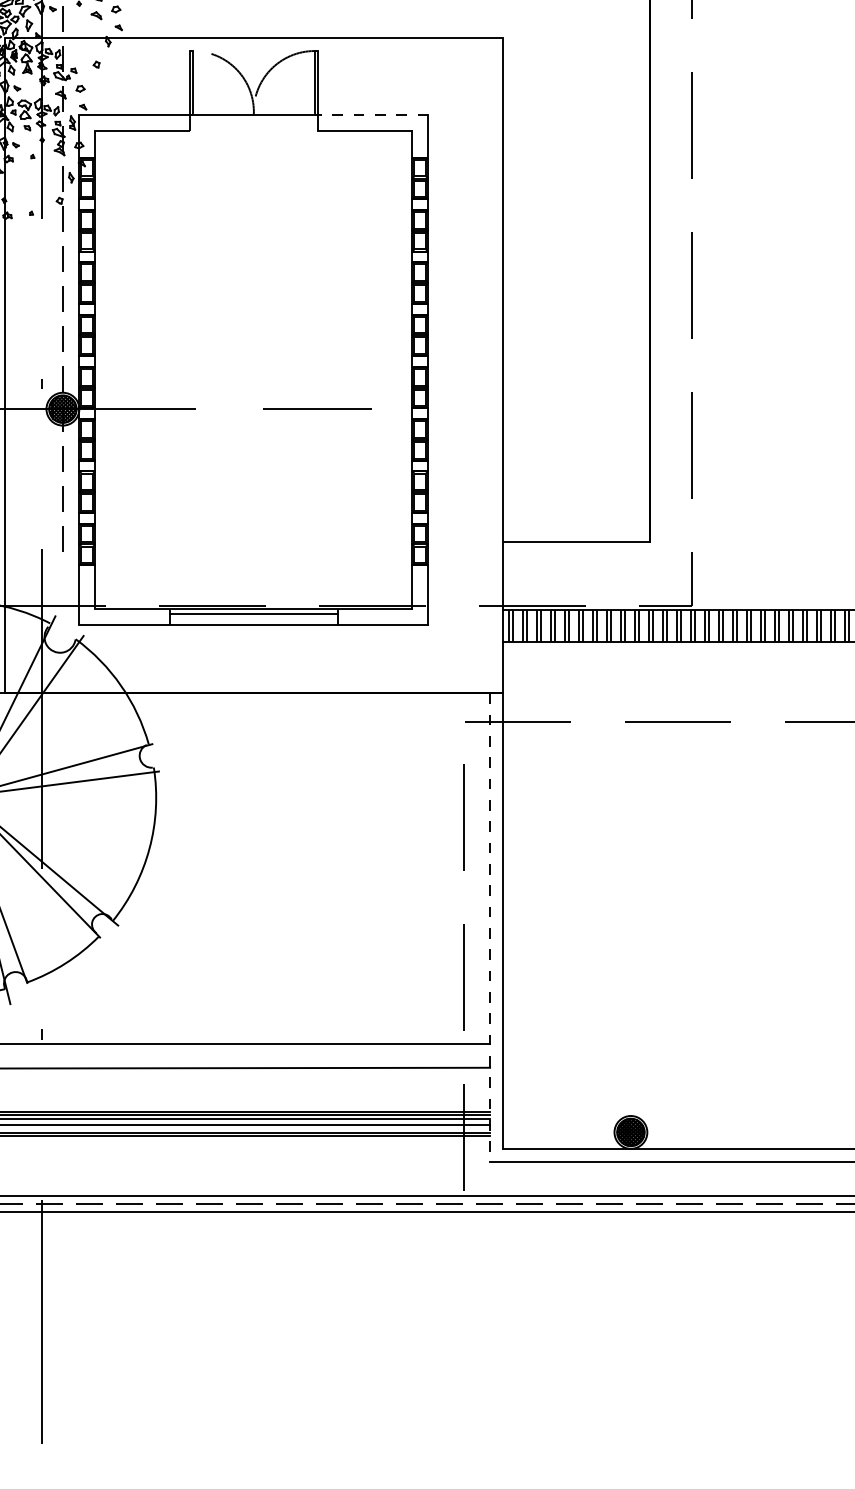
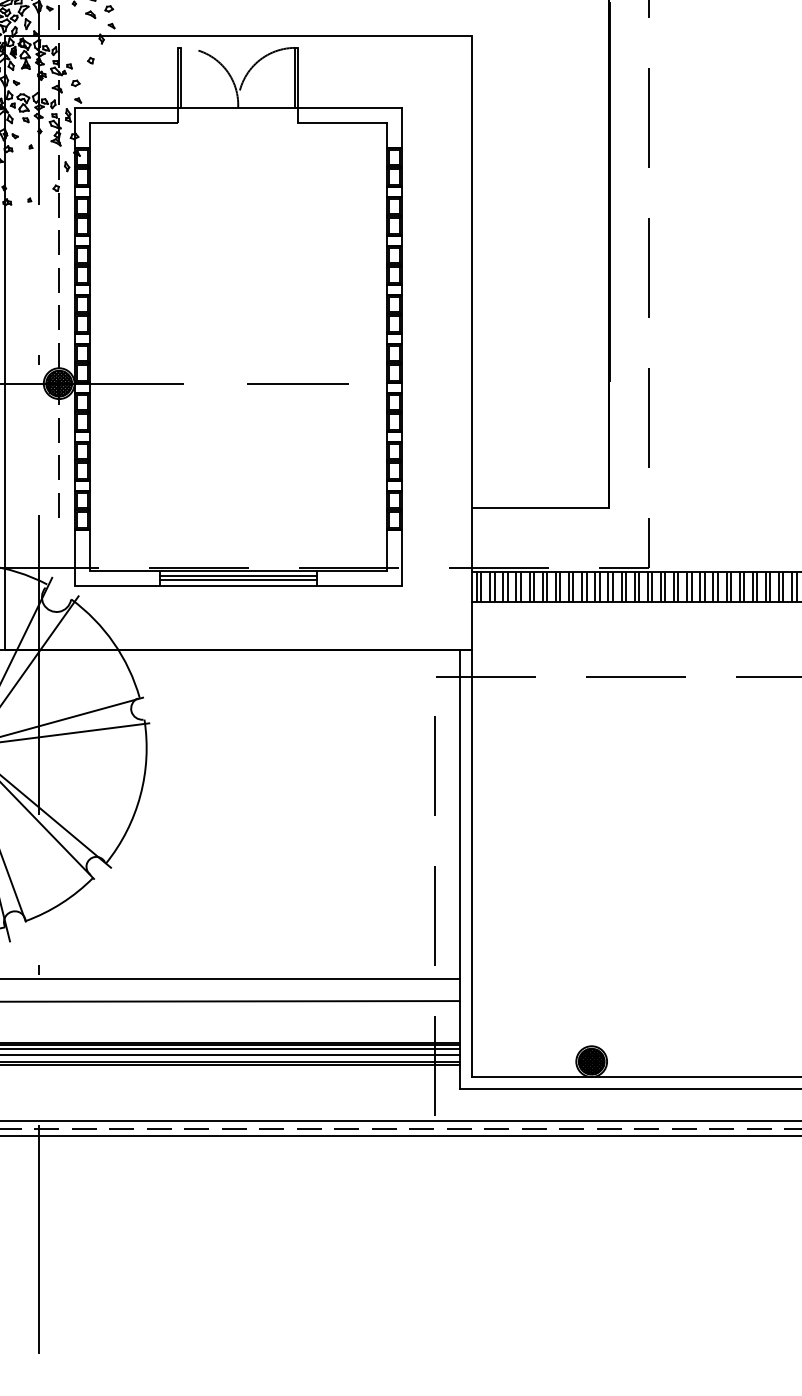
line: (372, 114) -> (349, 107), dashed -> solid
line: (253, 618) -> (237, 579), added
line: (489, 927) -> (459, 869), dashed -> solid

